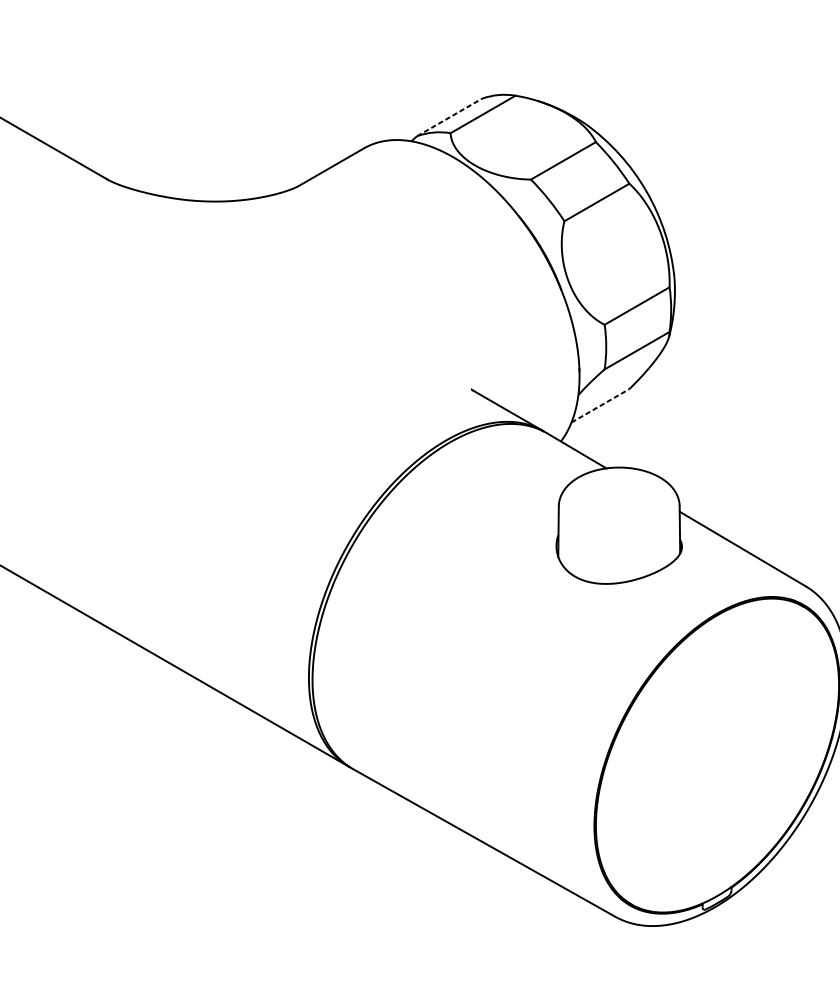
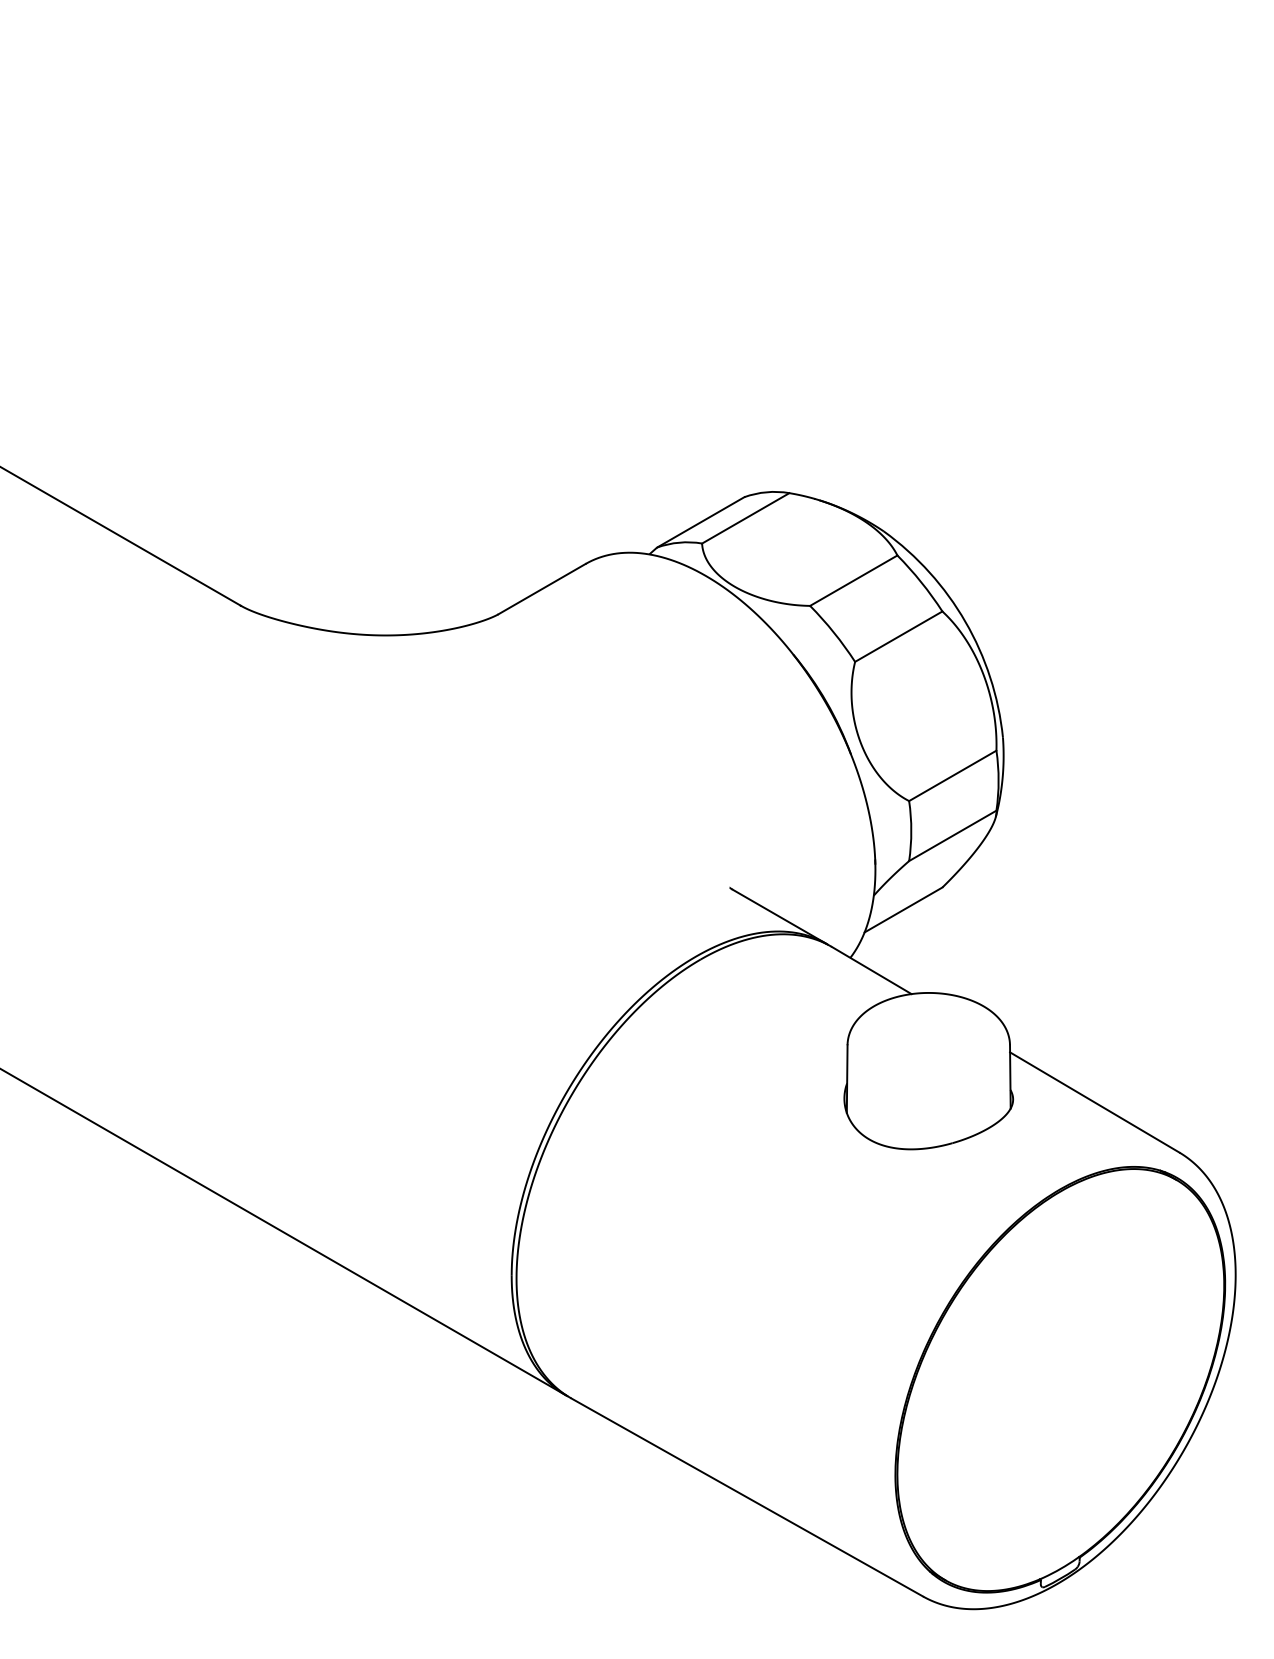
line: (450, 117) -> (701, 522), dashed -> solid
line: (600, 405) -> (903, 909), dashed -> solid

